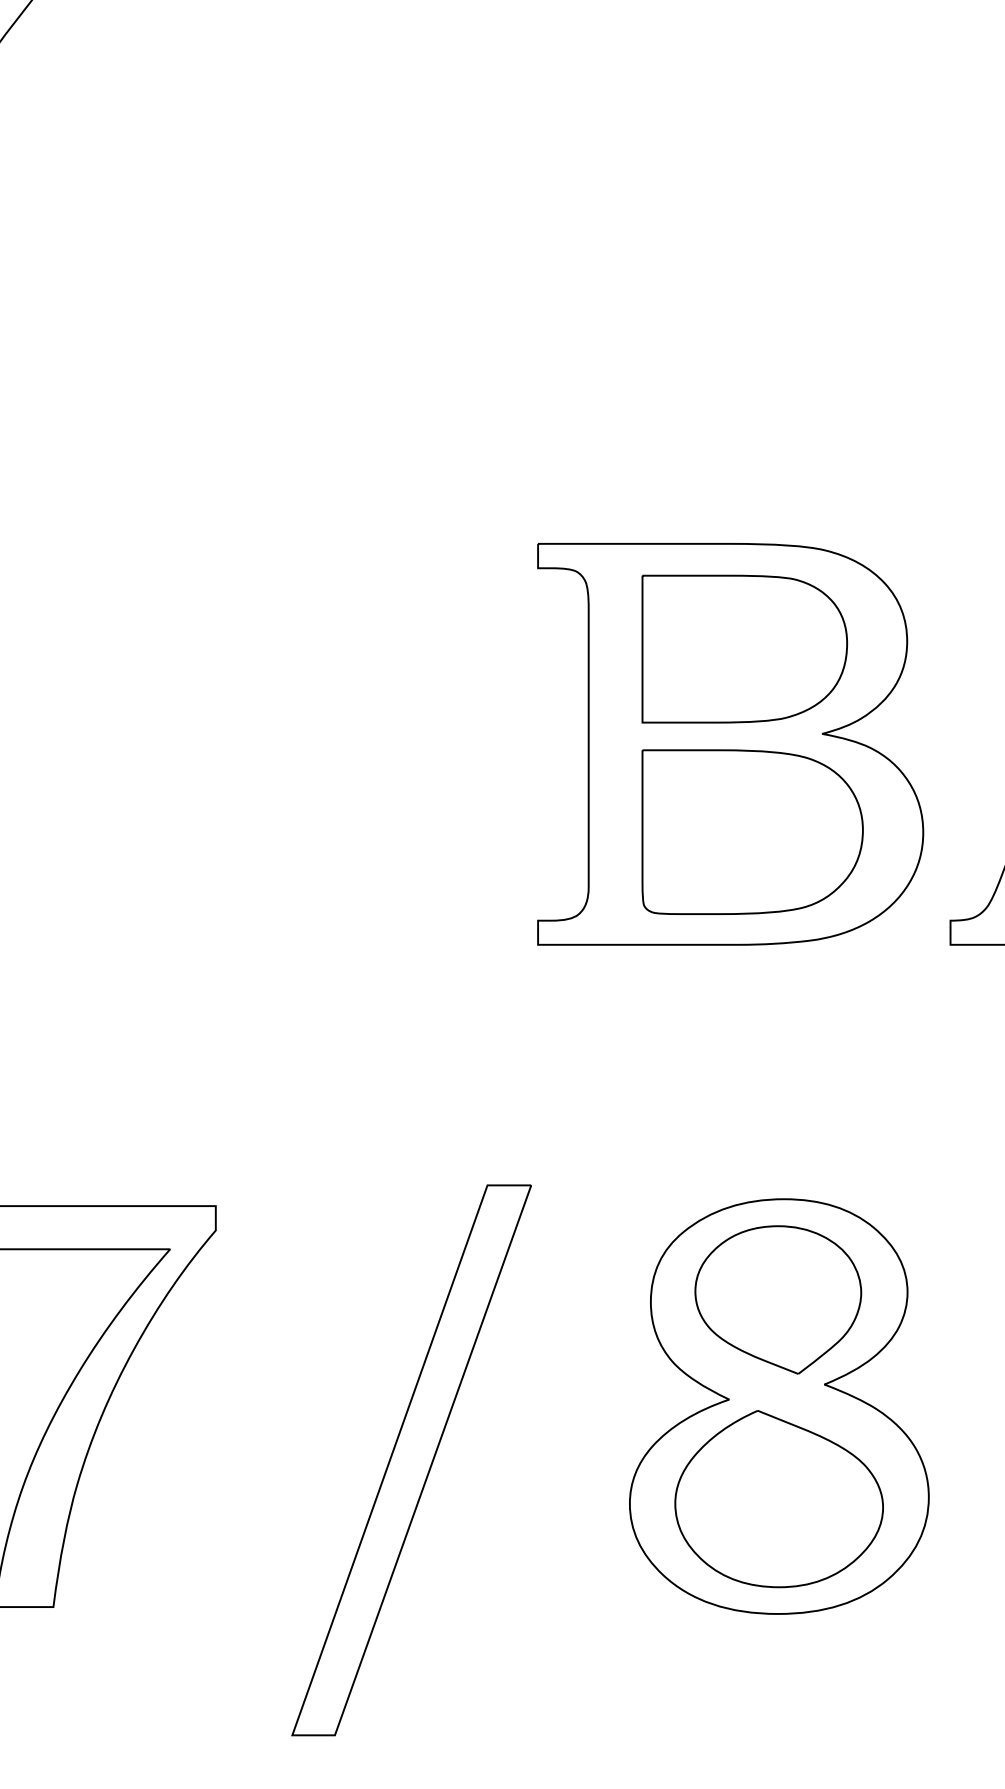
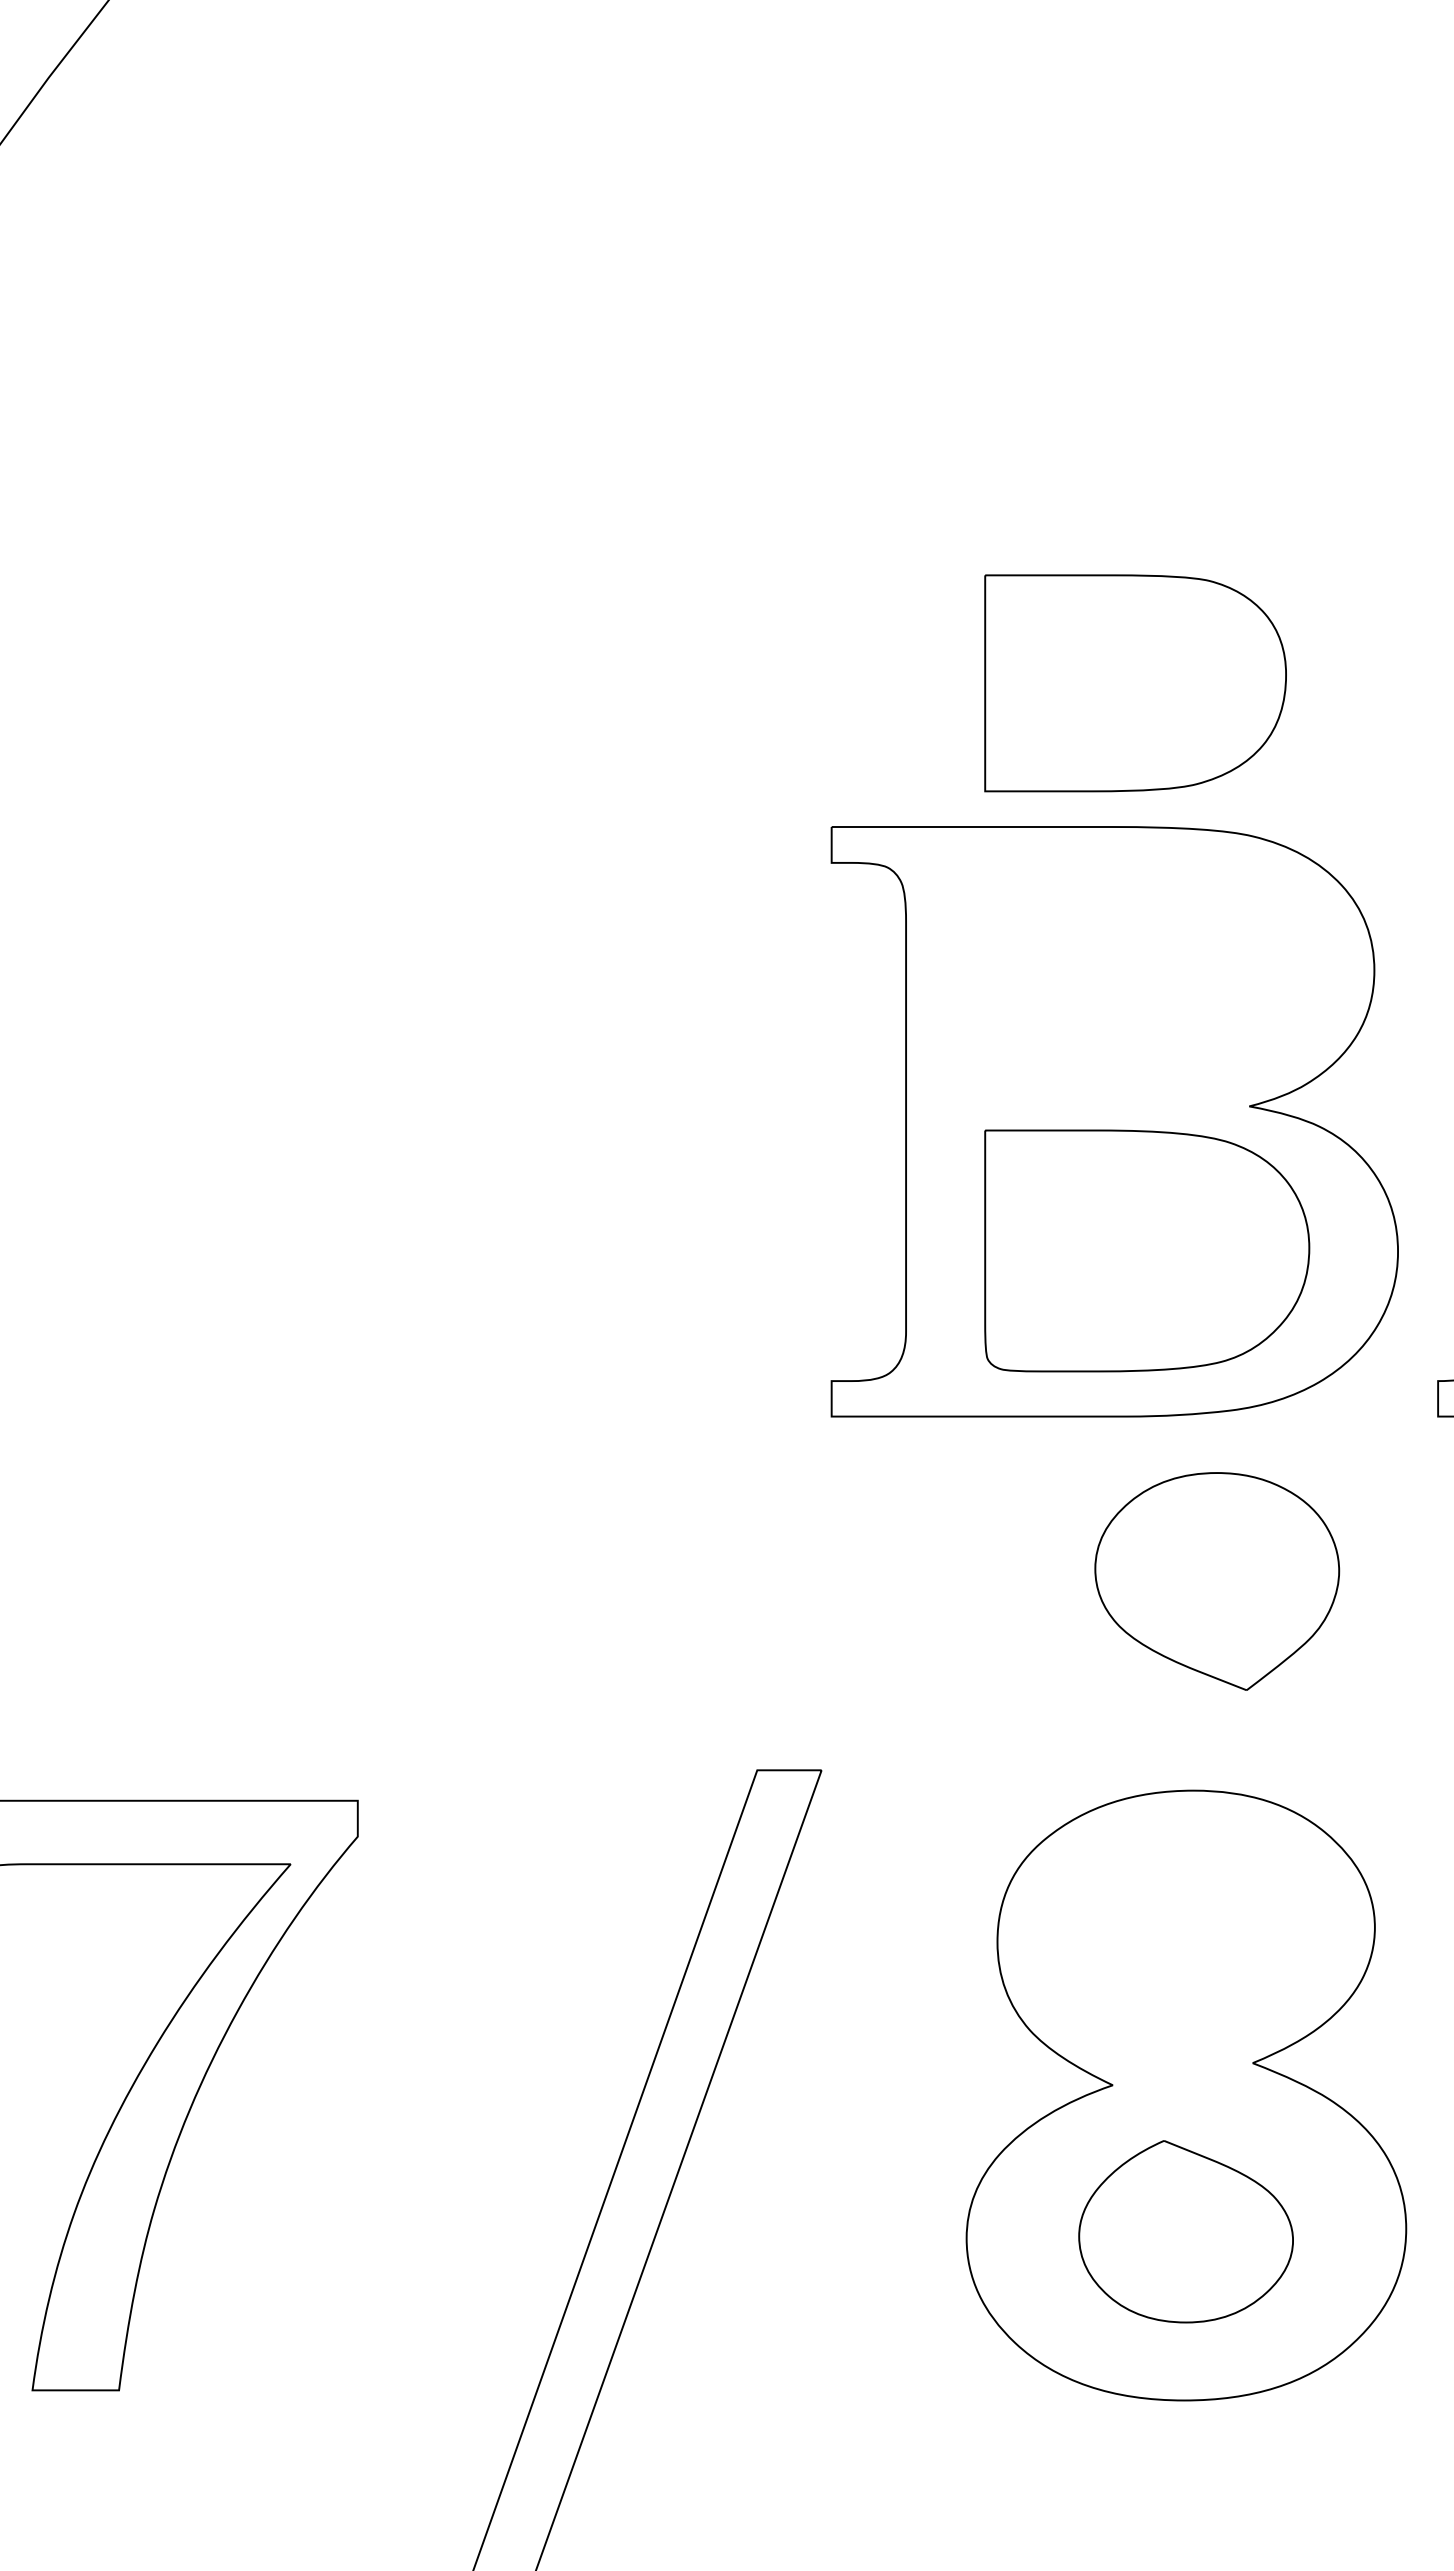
part: (744, 648) -> (1135, 682), moved
part: (778, 1299) -> (1217, 1580), moved
part: (778, 1499) -> (1185, 2232), size x0.7

